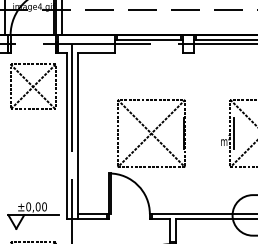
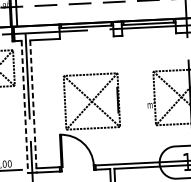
line: (233, 133) -> (157, 98), removed
line: (66, 136) -> (24, 107), solid -> dashed
line: (77, 136) -> (33, 106), solid -> dashed

